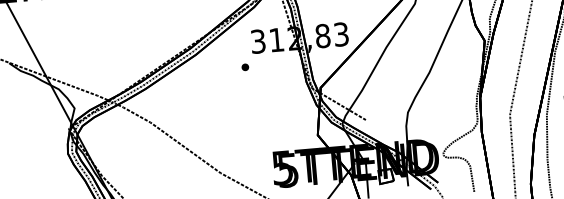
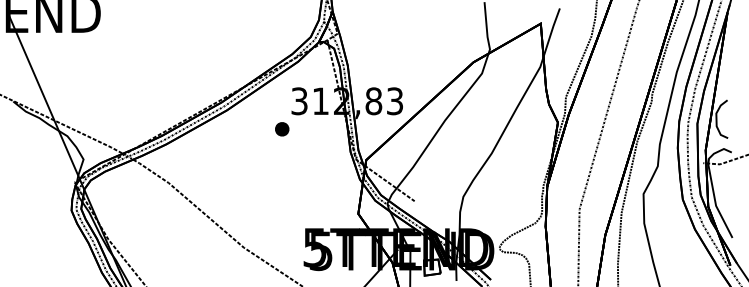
part: (245, 67) -> (282, 129), size x1.67

